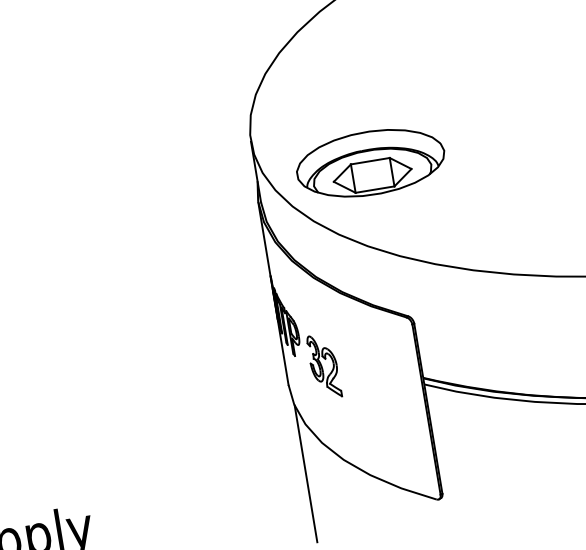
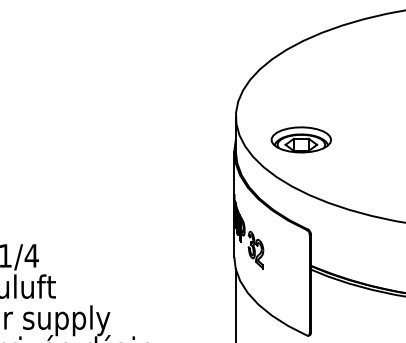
part: (370, 162) -> (301, 139), size x0.7

